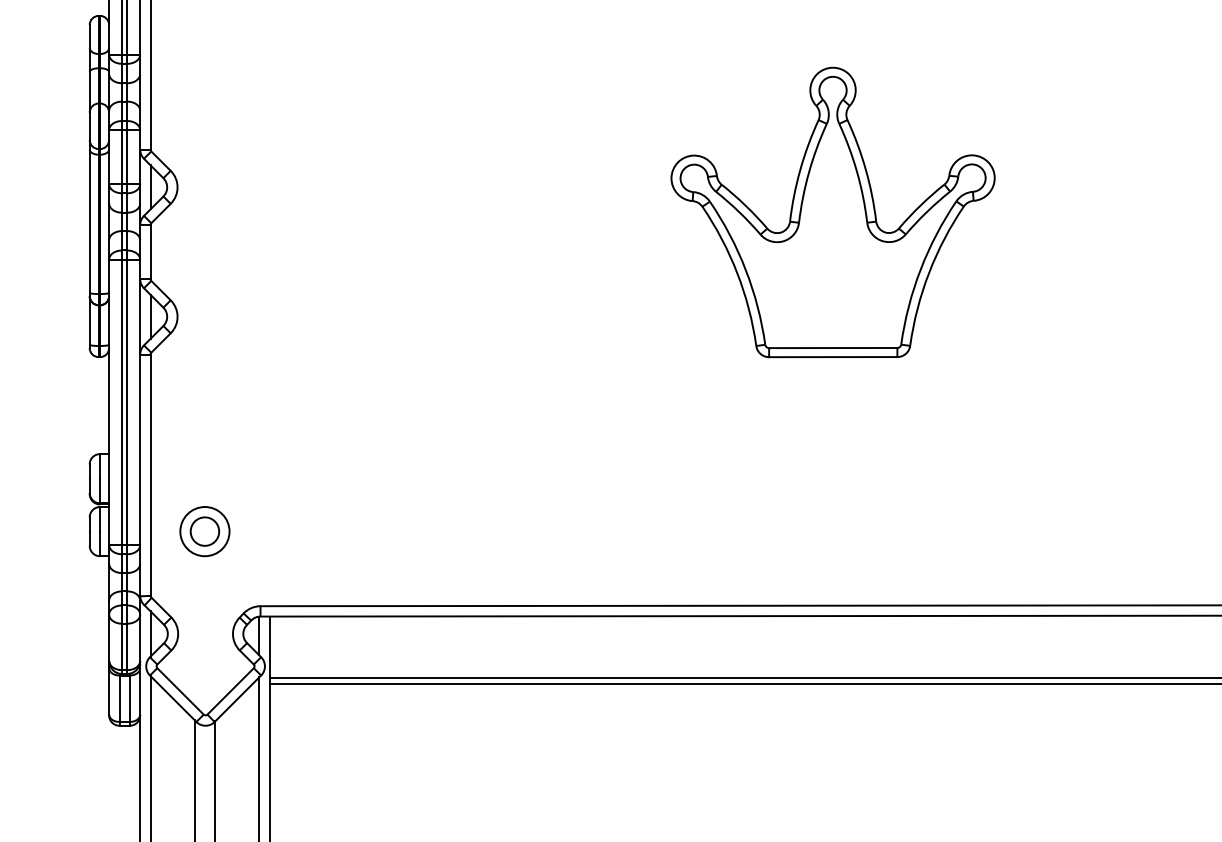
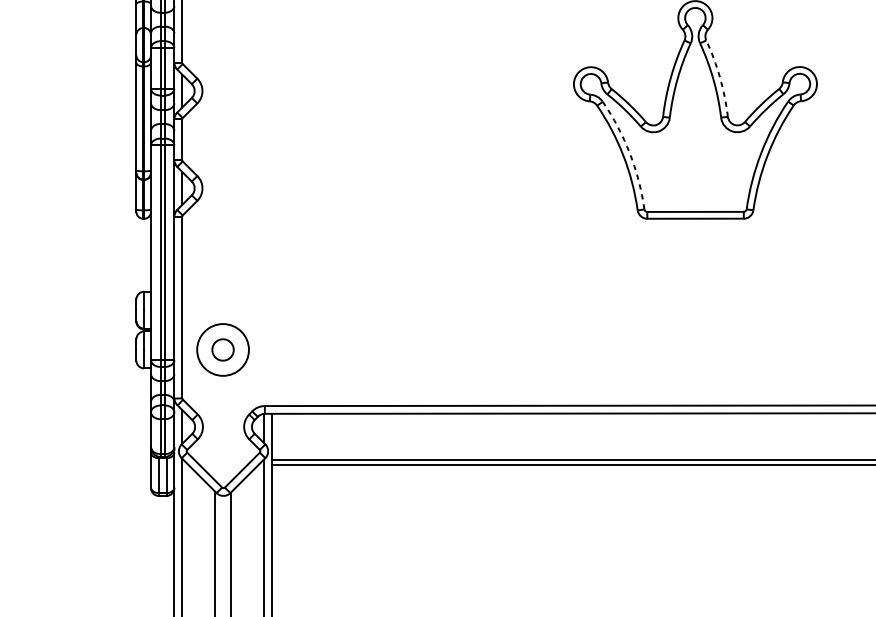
arc: (865, 169) -> (719, 77), solid -> dashed
arc: (745, 270) -> (629, 153), solid -> dashed
circle: (204, 531) -> (222, 349), size x1.4

